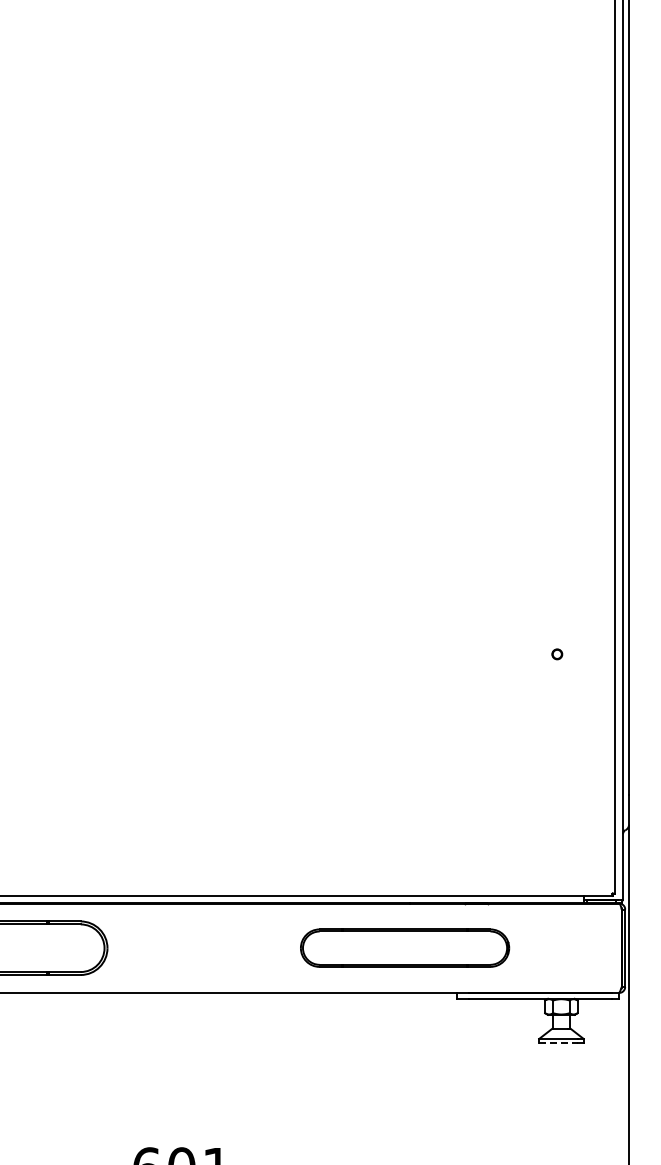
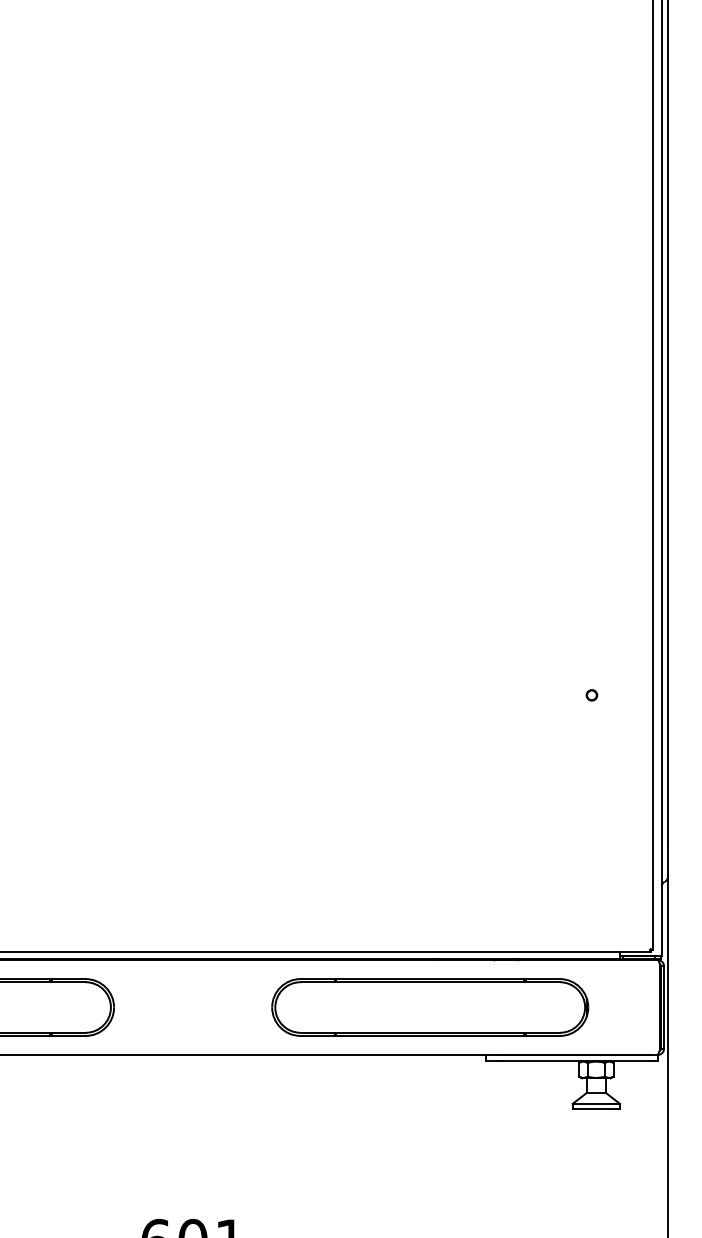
part: (404, 947) -> (429, 1006), size x1.43
line: (558, 1043) -> (593, 1108), dashed -> solid

